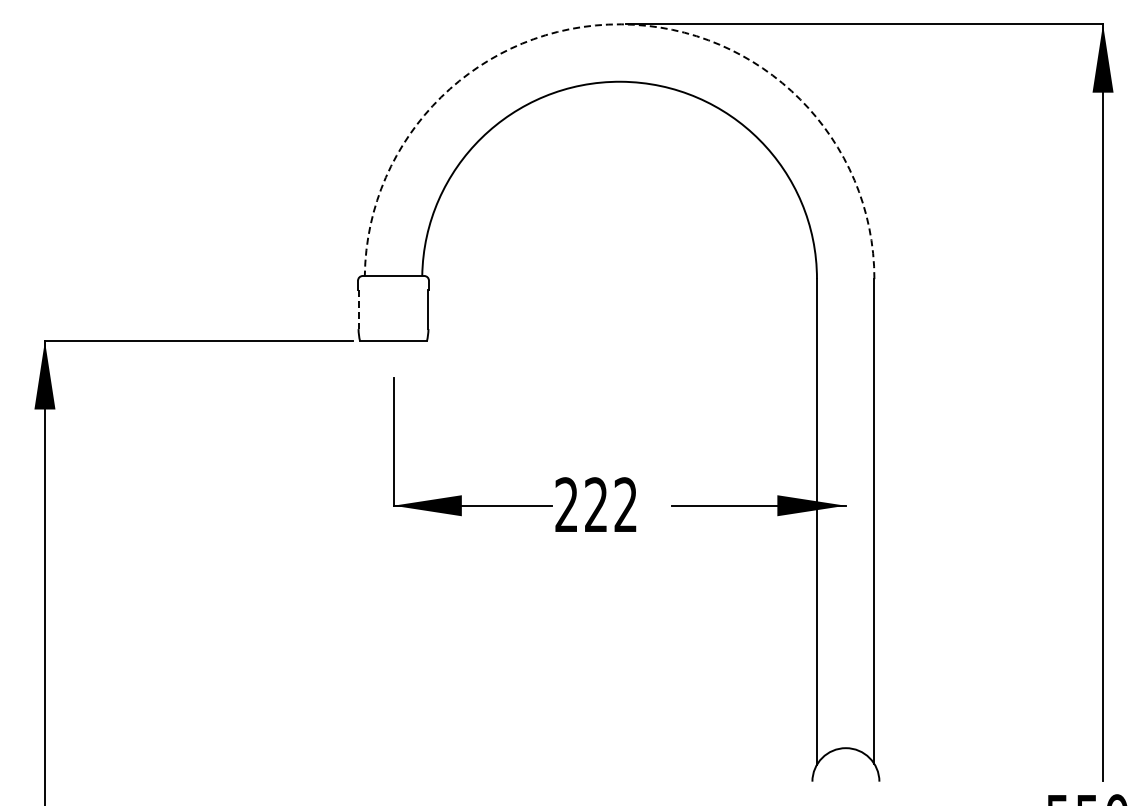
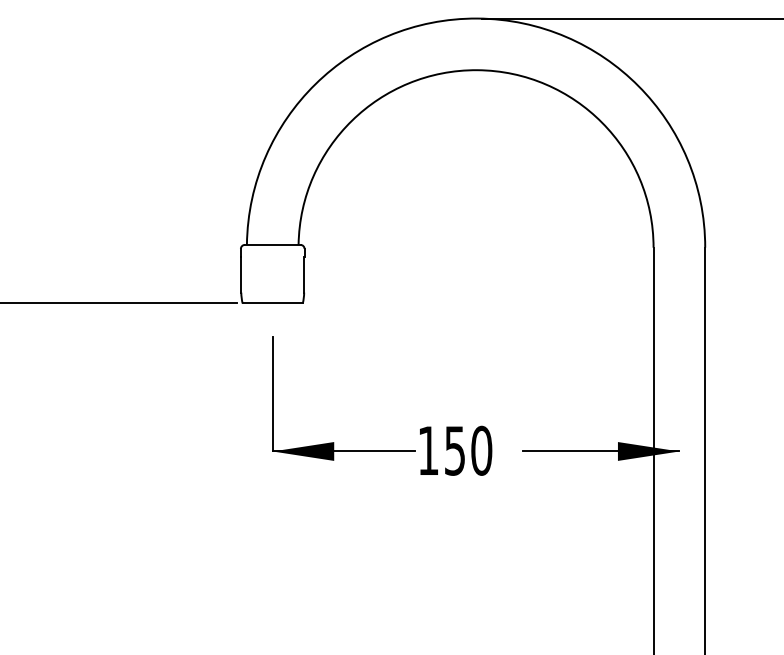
arc: (621, 24) -> (477, 18), dashed -> solid
line: (358, 309) -> (241, 274), dashed -> solid
text: (596, 504) -> (455, 450), 222 -> 150

